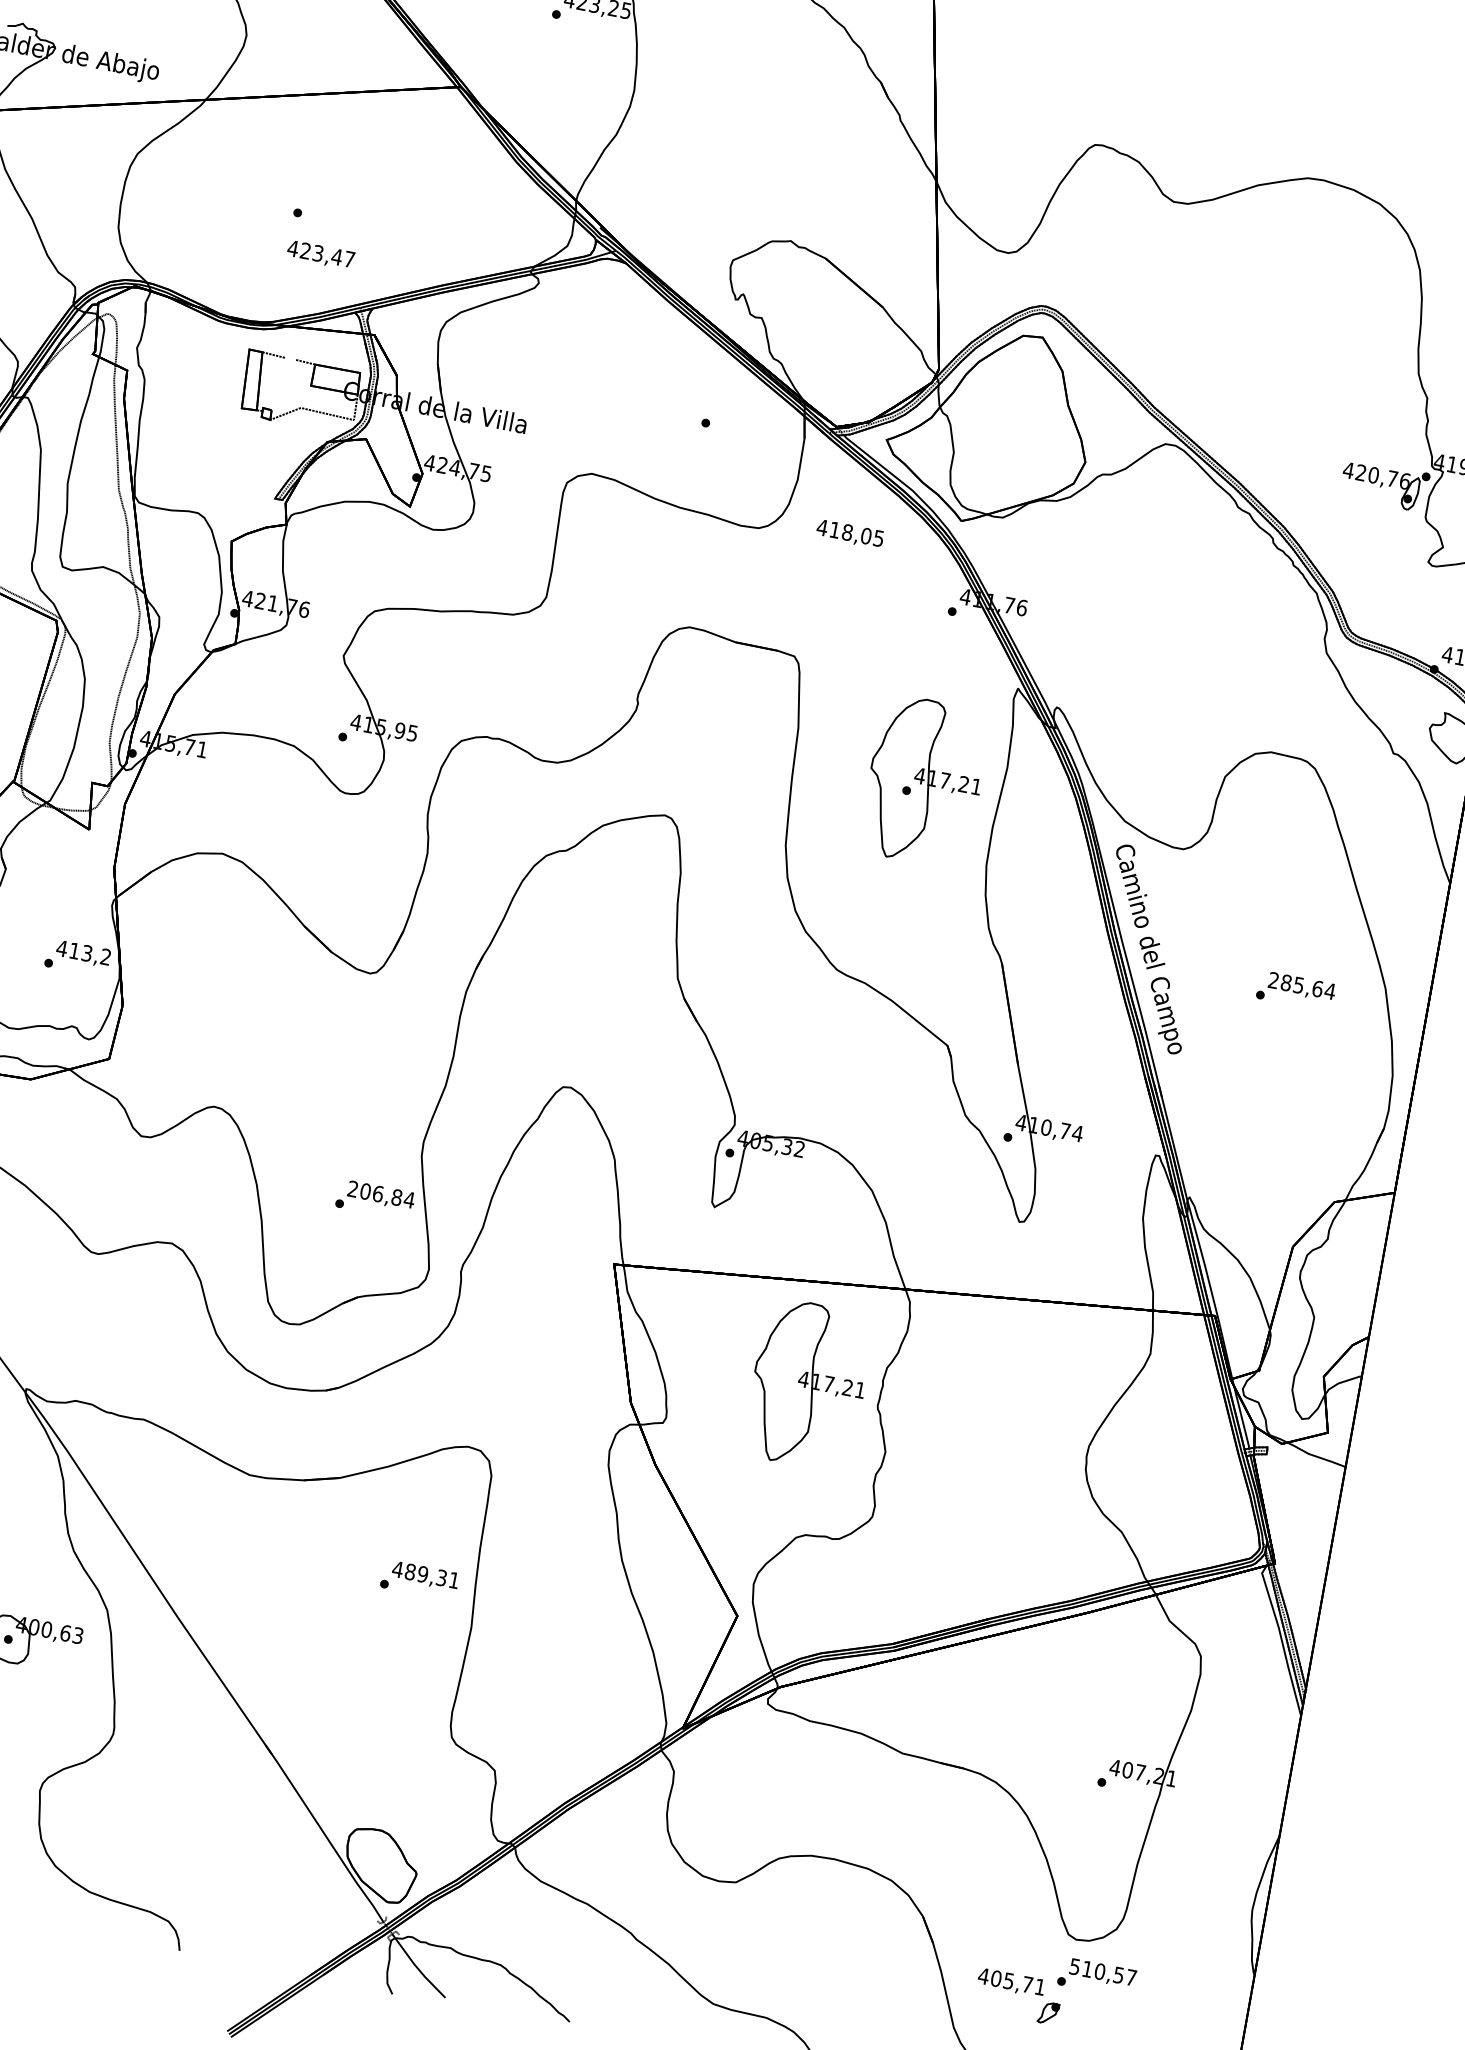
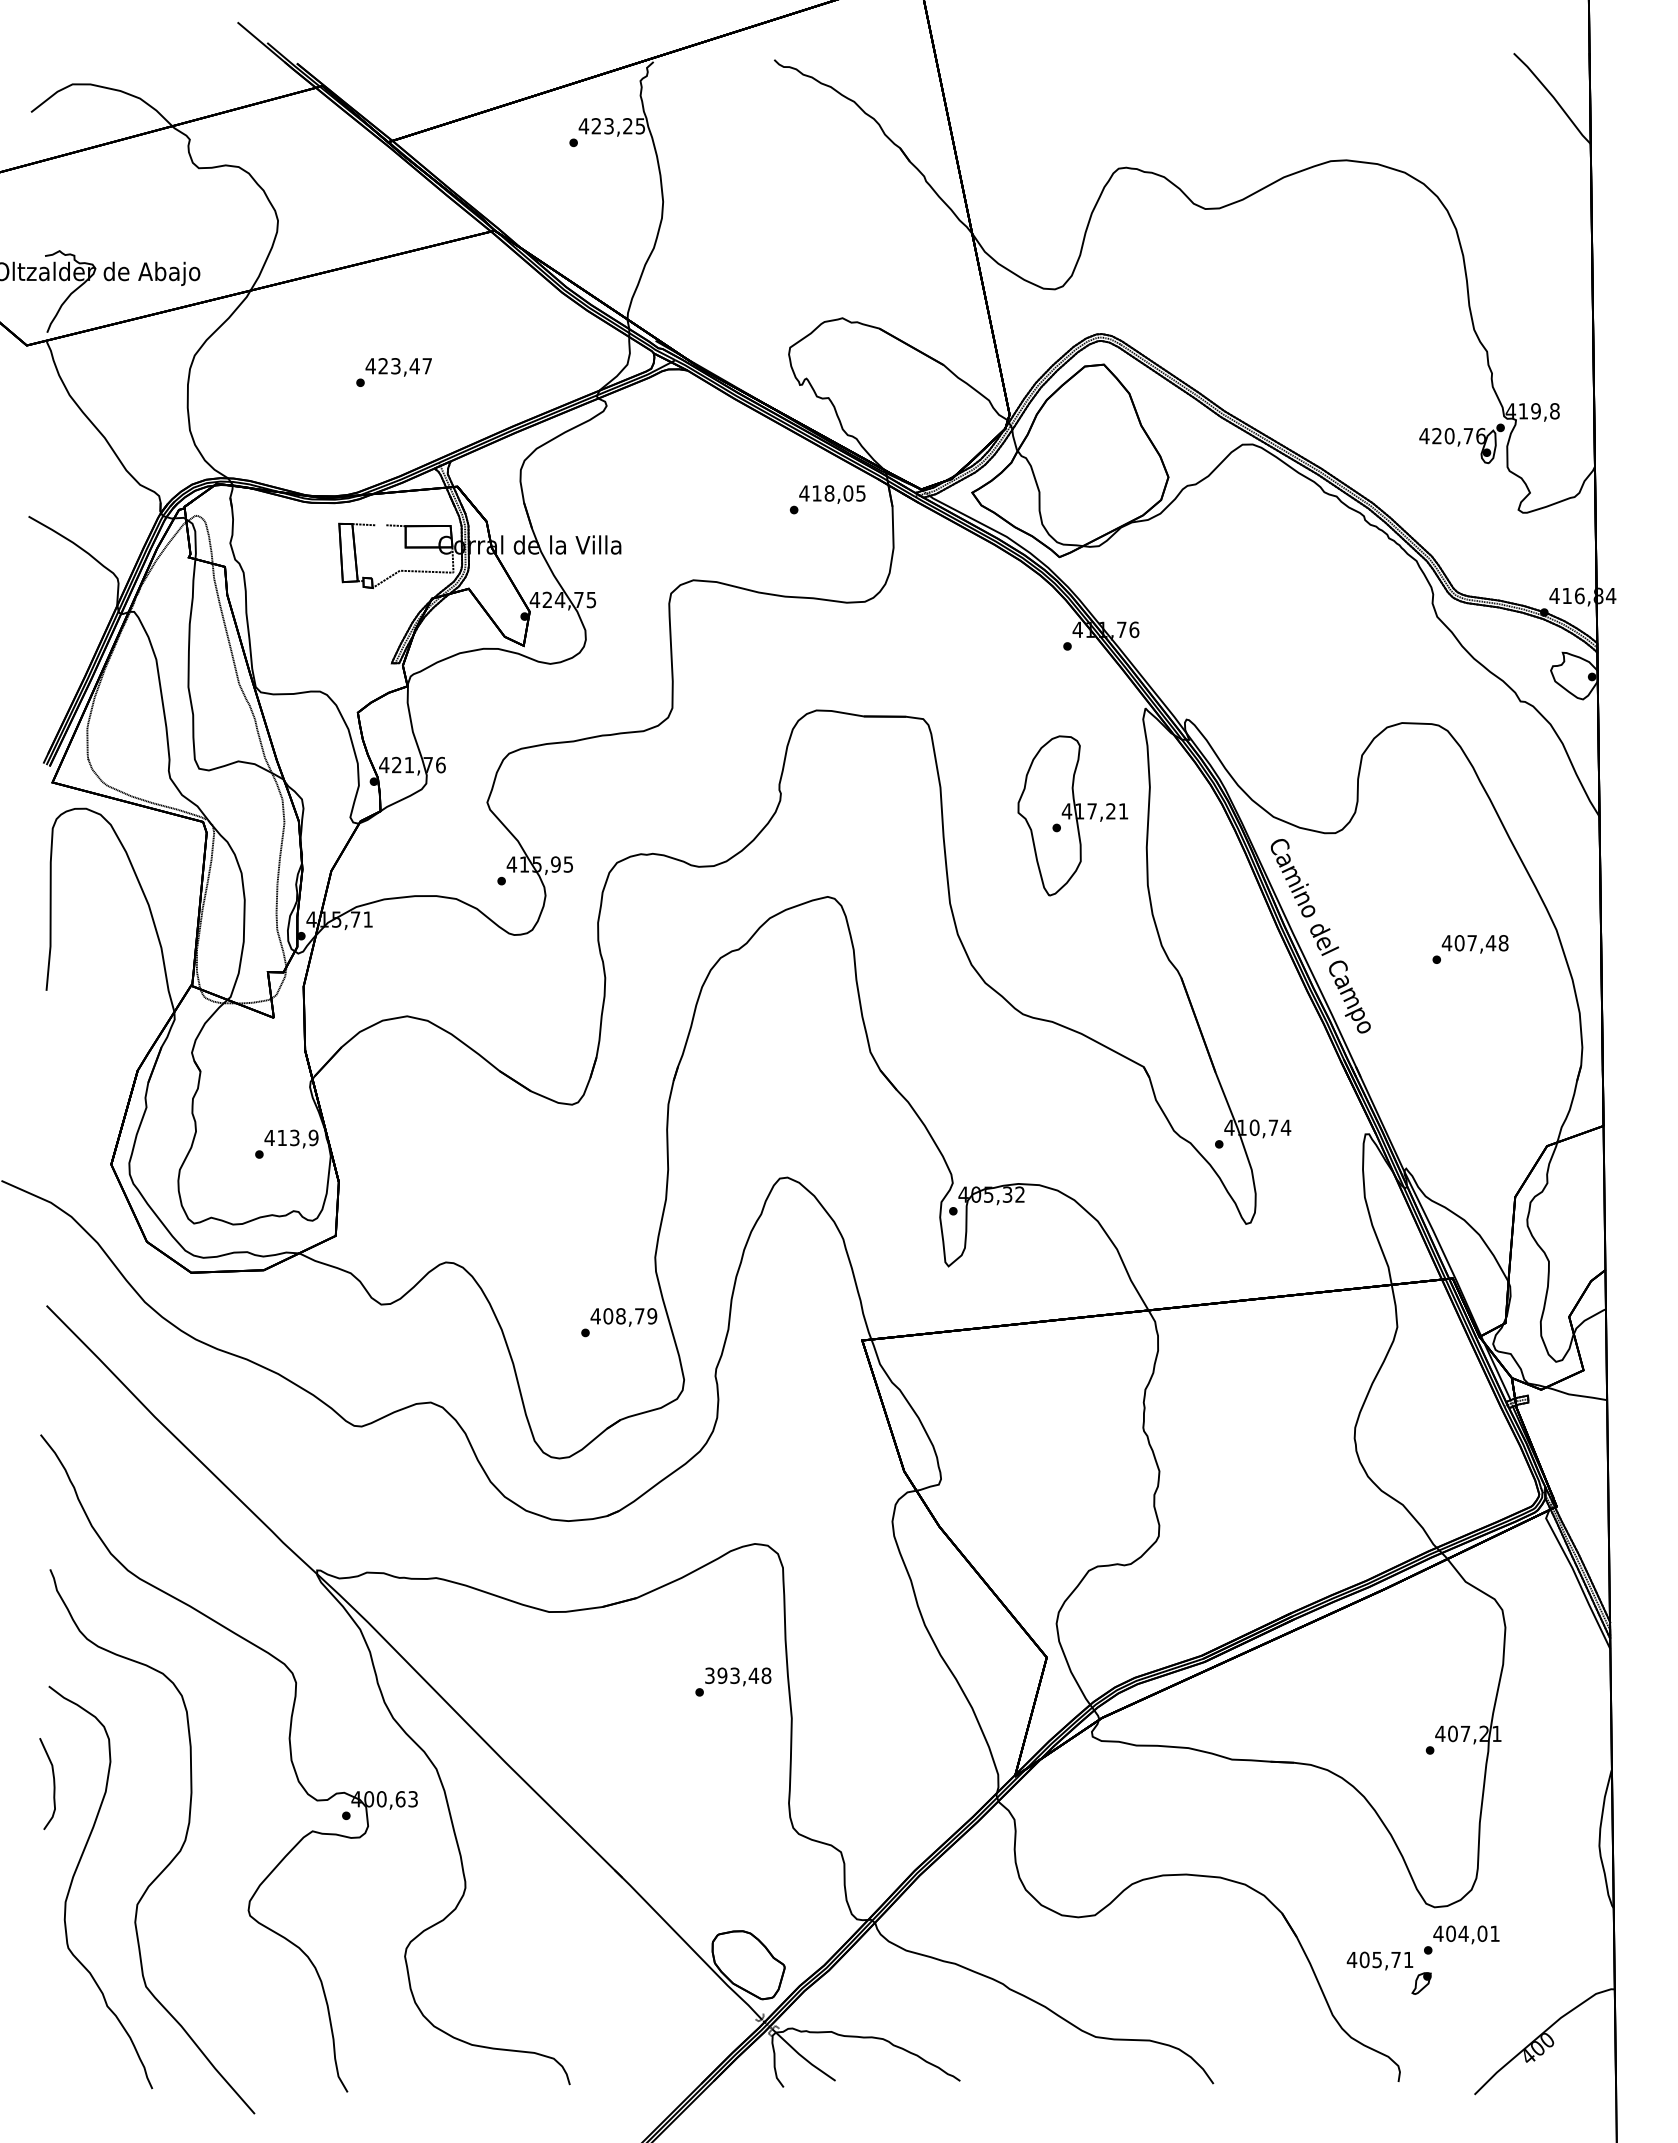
text: (320, 255) -> (398, 367), moved
text: (850, 534) -> (832, 494), moved
text: (105, 956) -> (313, 1137), 413,2 -> 413,9
text: (1301, 986) -> (1474, 943), 285,64 -> 407,48
text: (380, 1194) -> (623, 1316), 206,84 -> 408,79
part: (808, 1384) -> (1072, 1420), removed
text: (425, 1574) -> (737, 1675), 489,31 -> 393,48
text: (1102, 1971) -> (1466, 1933), 510,57 -> 404,01

